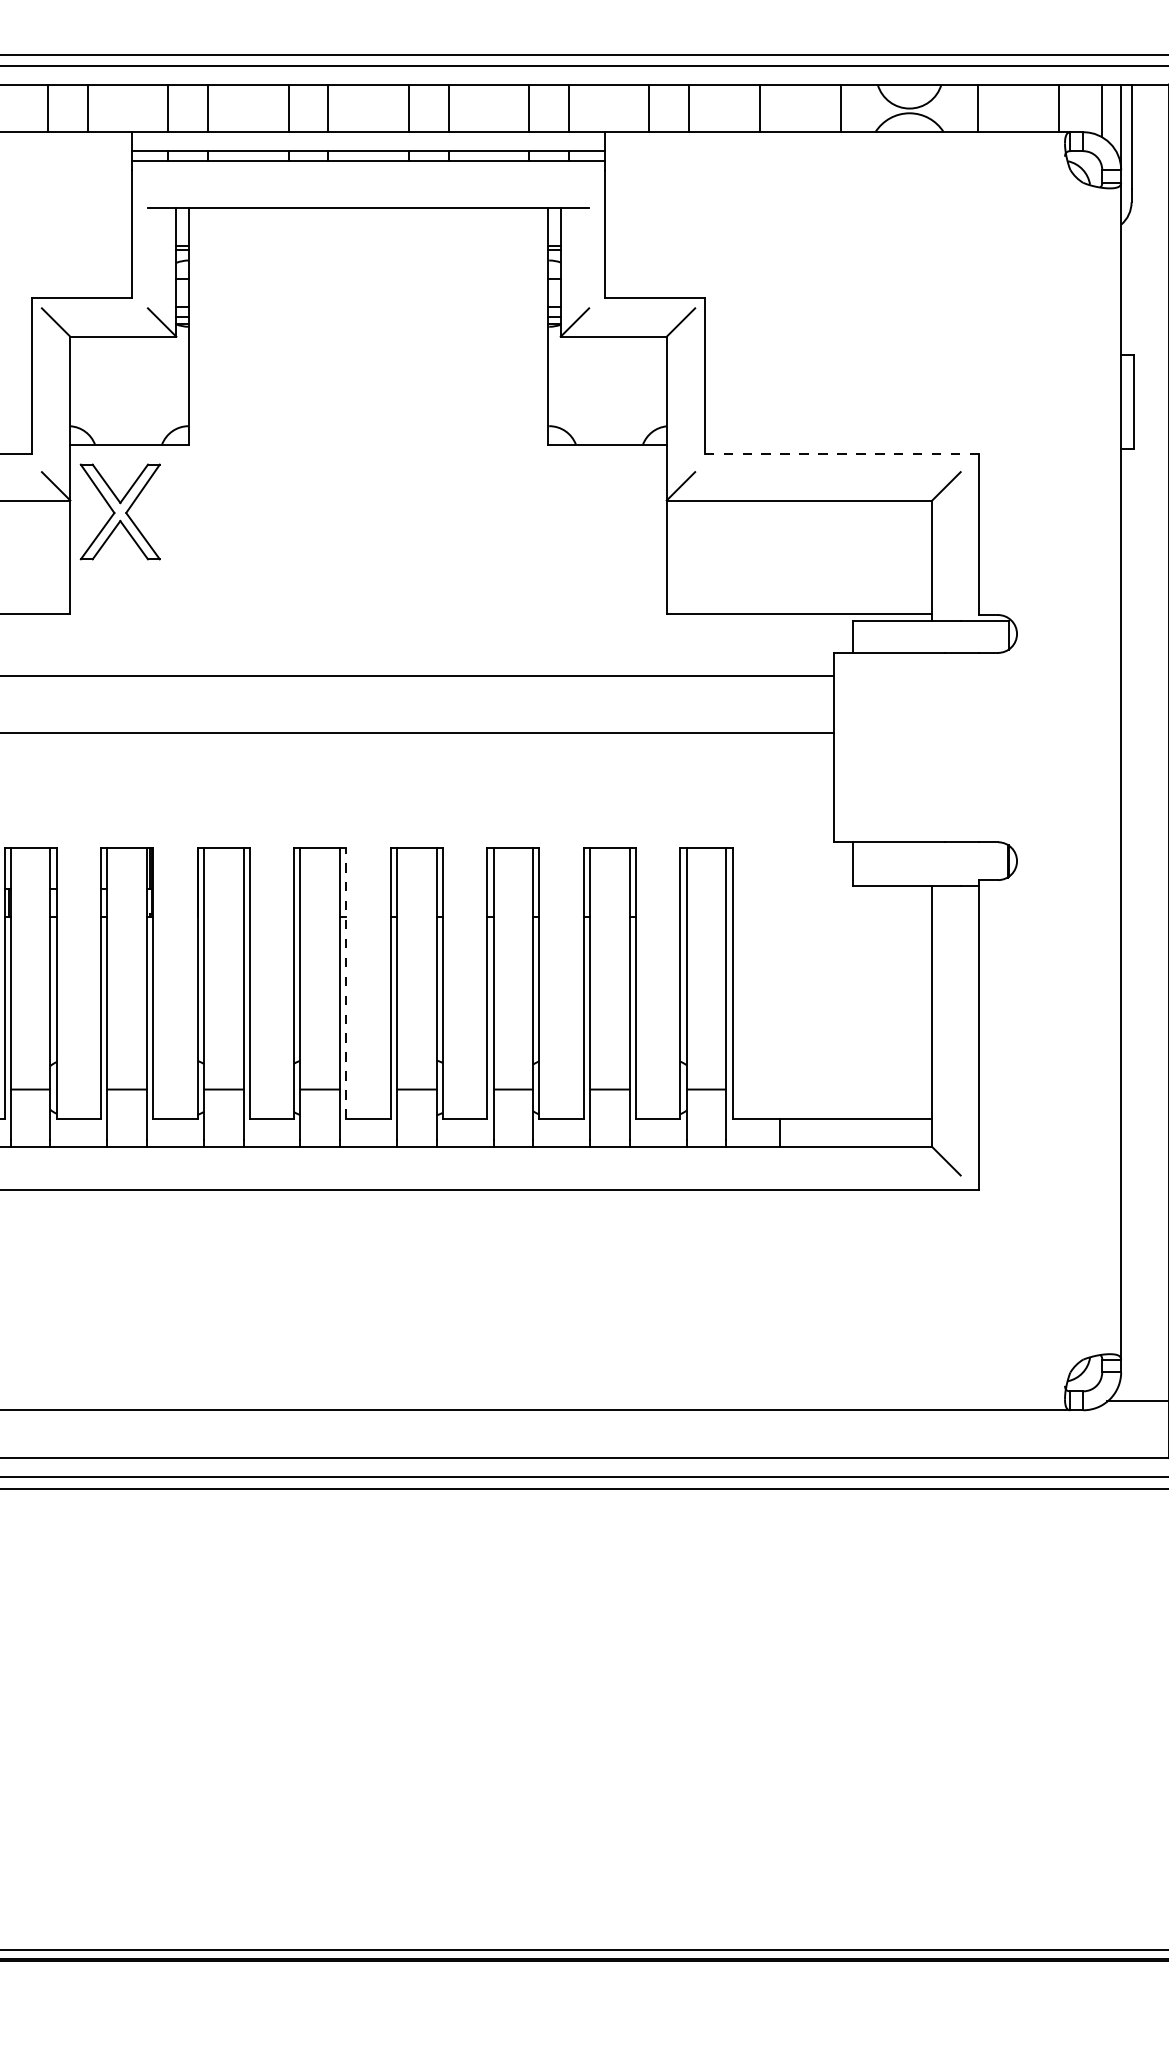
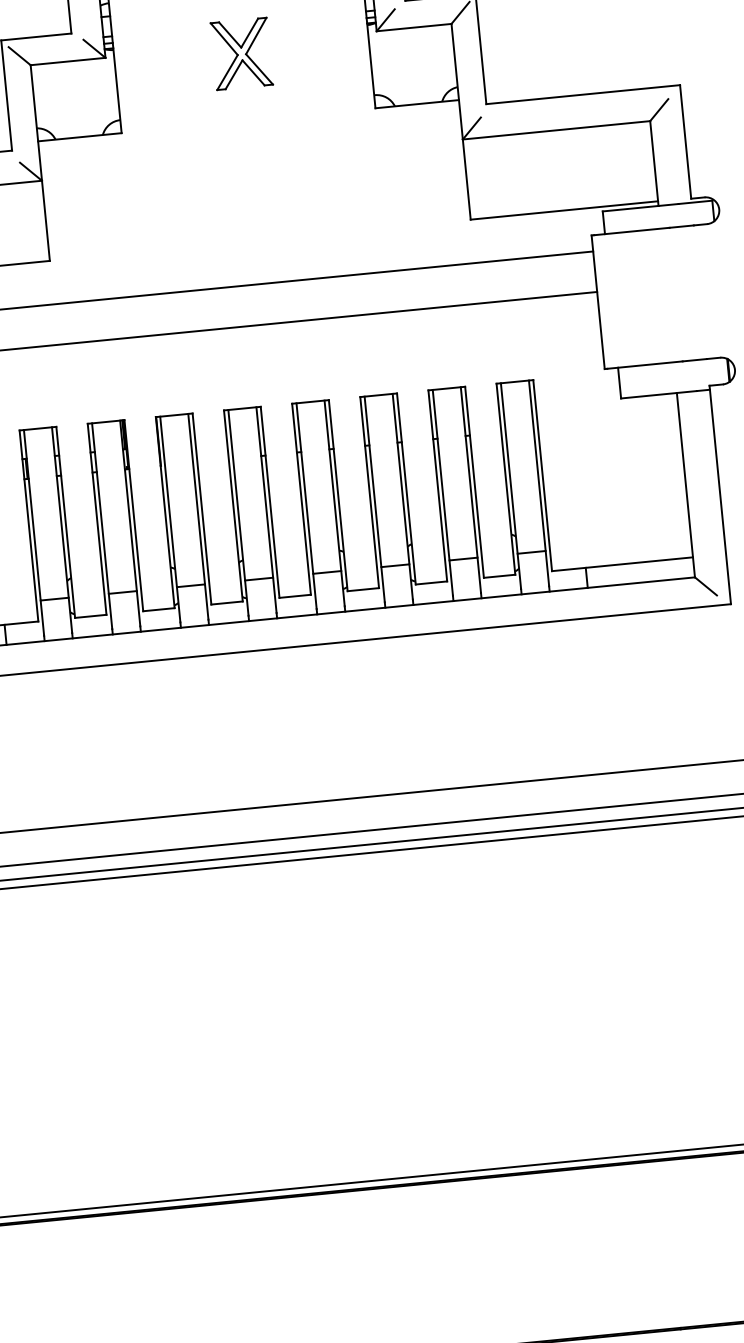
line: (841, 454) -> (582, 94), dashed -> solid
part: (119, 511) -> (241, 53), moved
line: (346, 982) -> (270, 501), dashed -> solid

